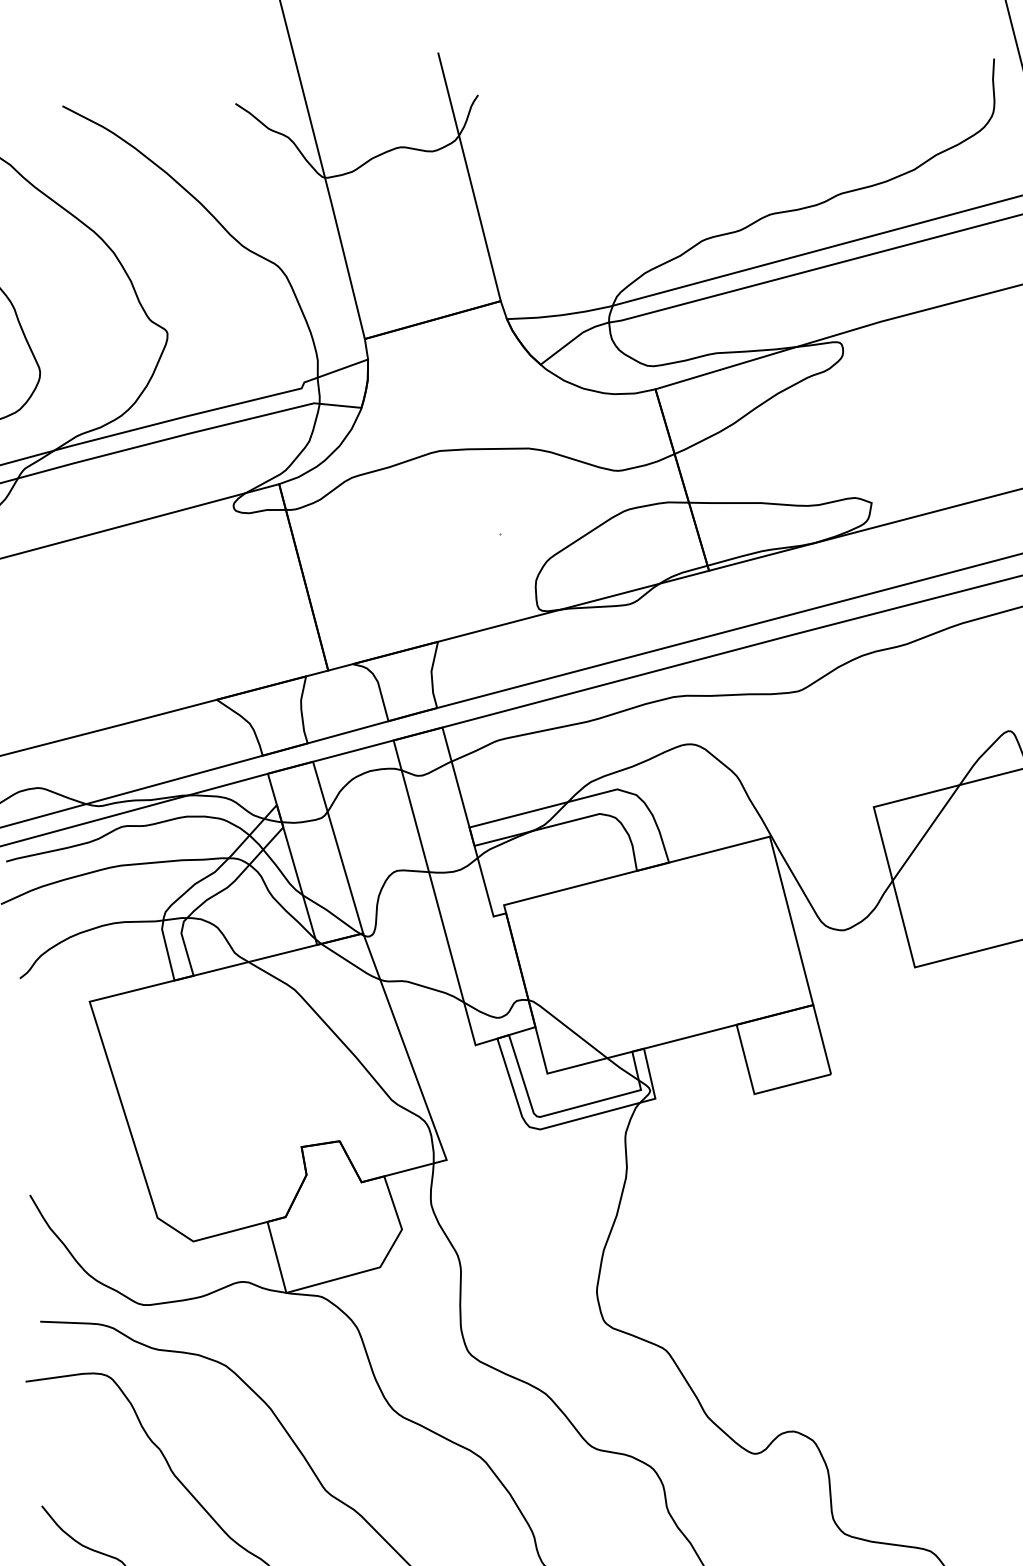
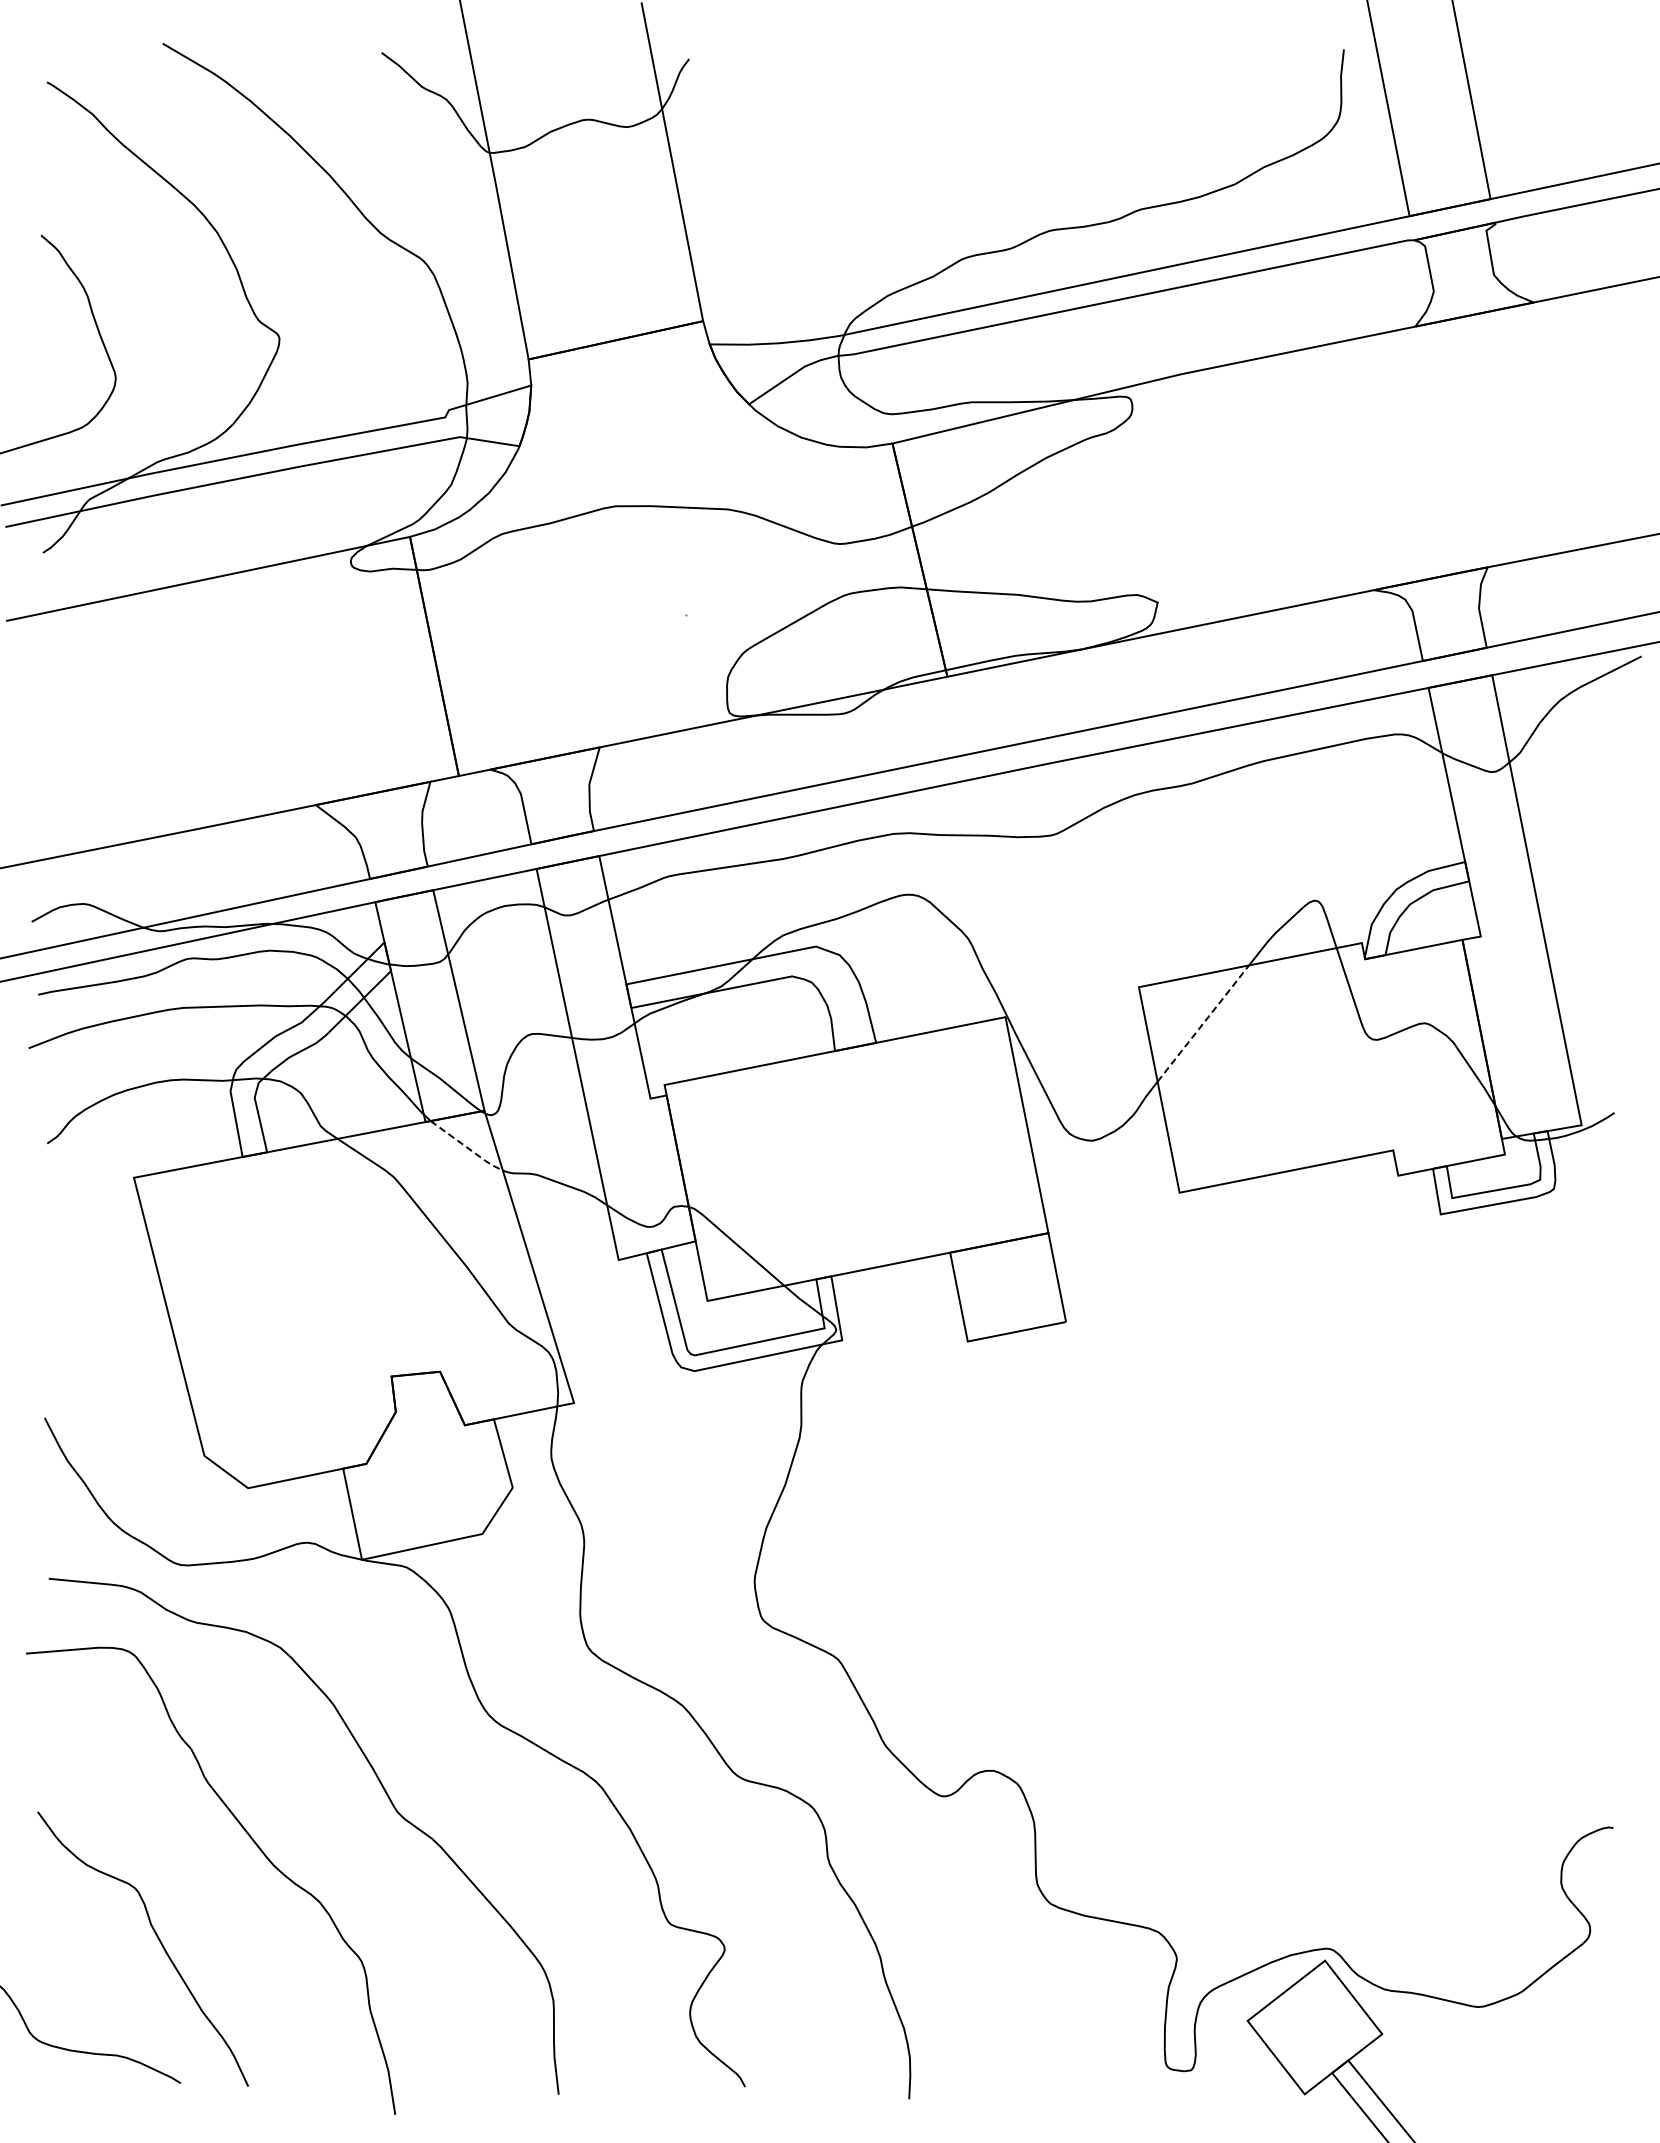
line: (926, 832) -> (1203, 1023), solid -> dashed
line: (351, 963) -> (467, 1147), solid -> dashed

